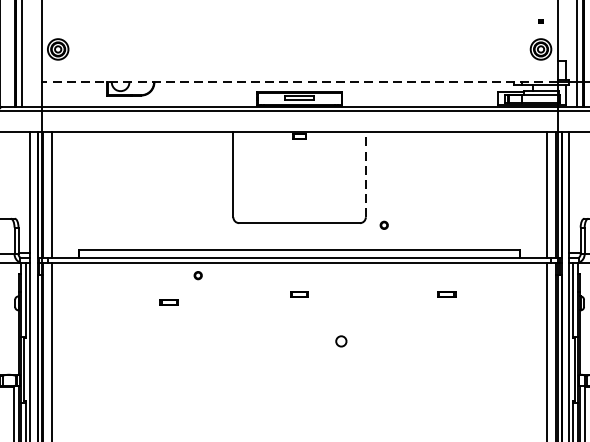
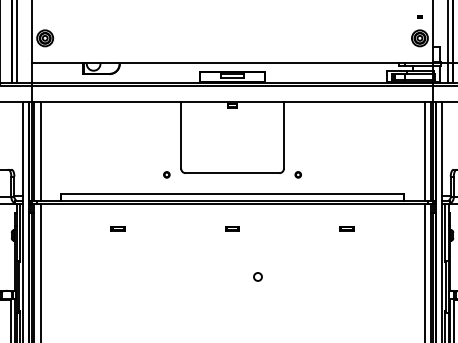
line: (299, 81) -> (232, 63), dashed -> solid
line: (365, 173) -> (283, 134), dashed -> solid
part: (197, 275) -> (166, 174), moved
part: (168, 302) -> (117, 228), moved
circle: (340, 340) -> (257, 276), moved

